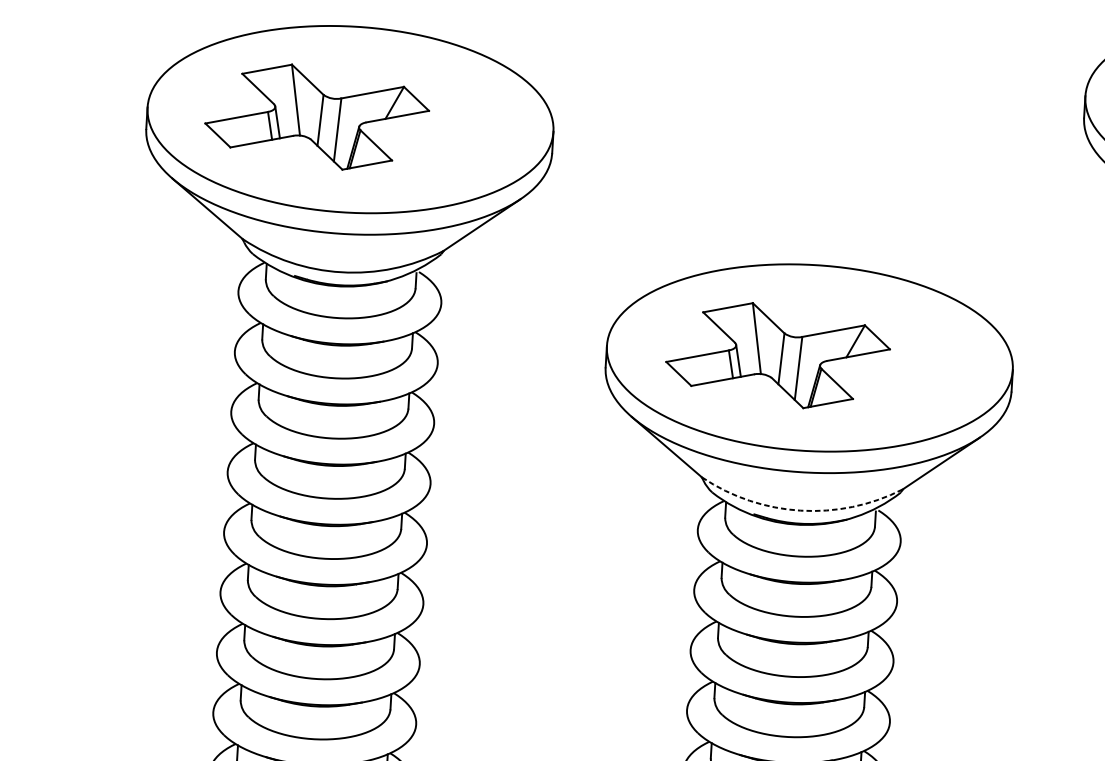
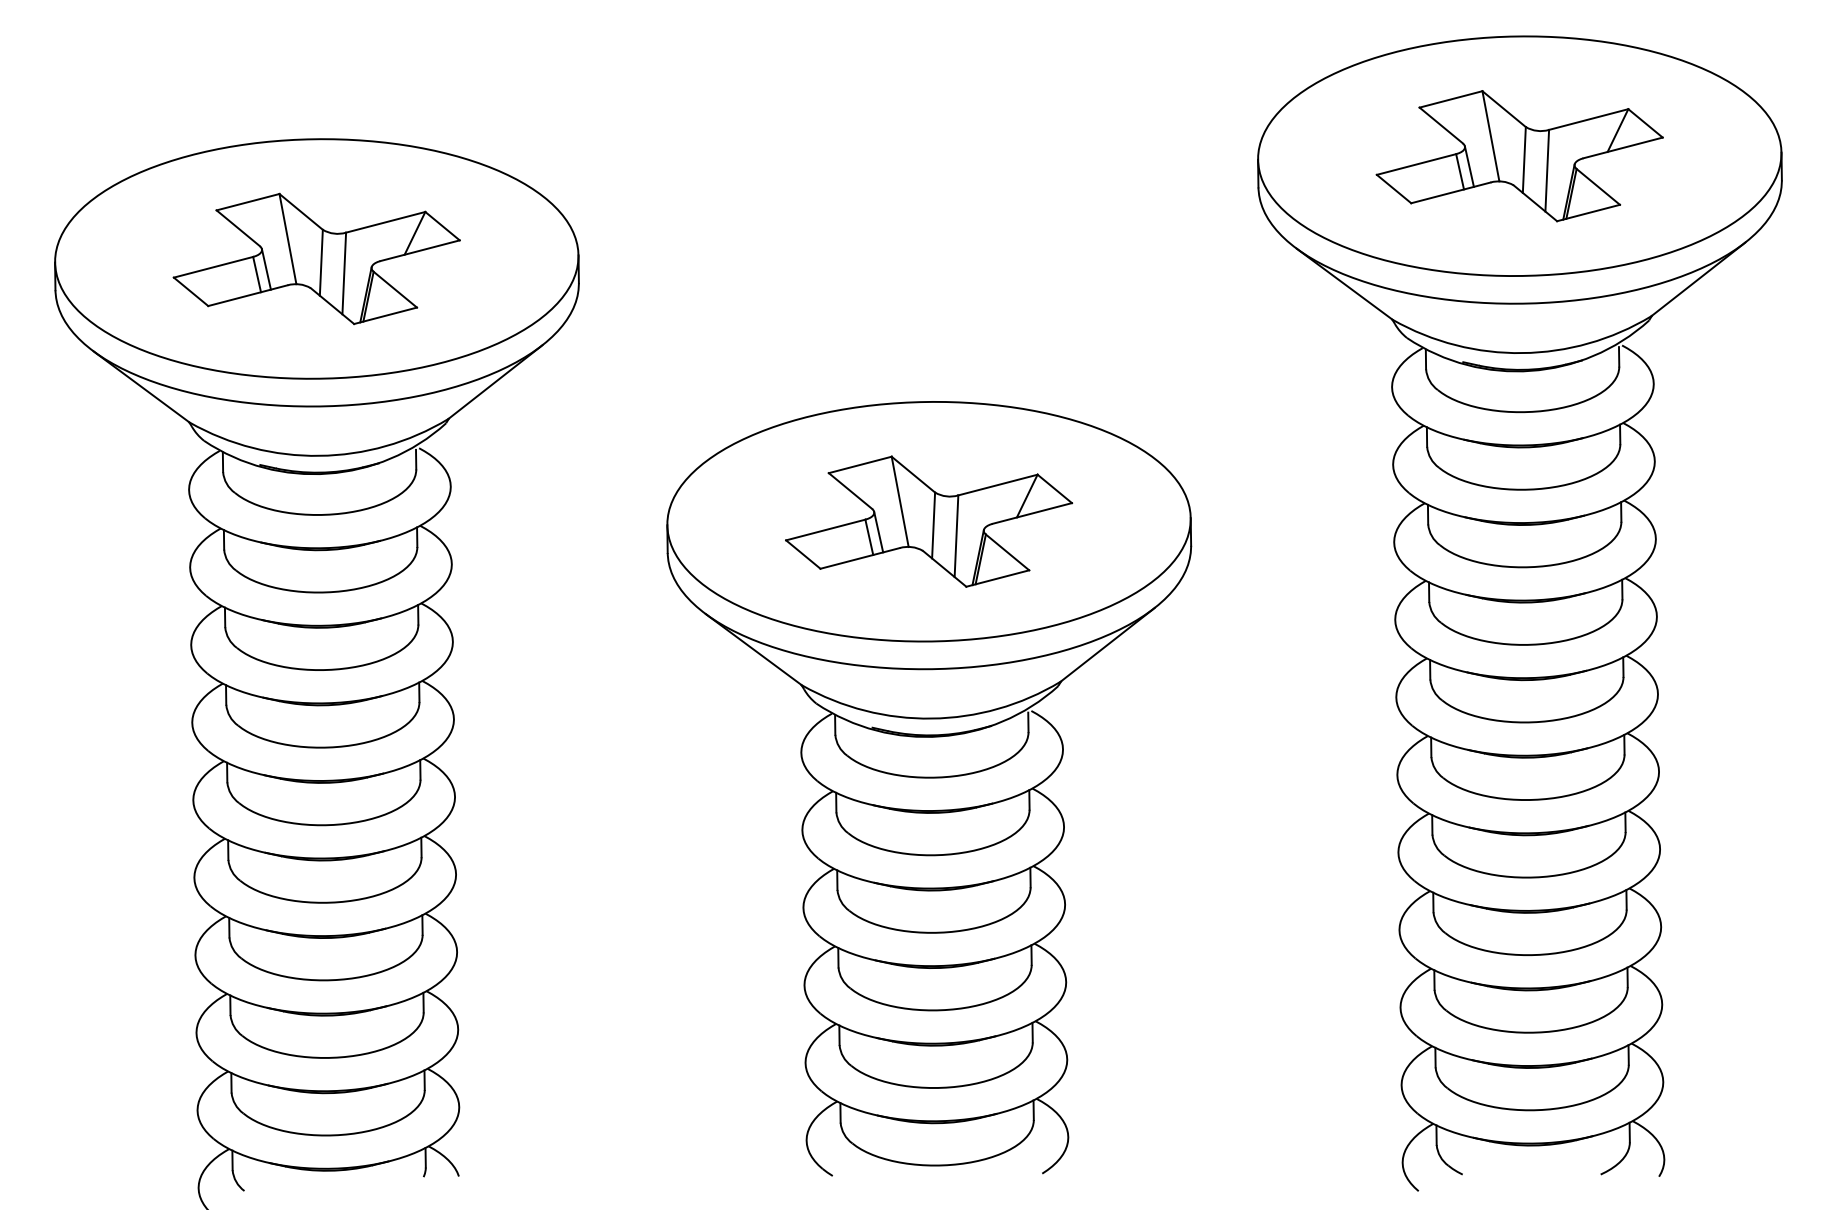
part: (317, 116) -> (316, 258), moved
part: (778, 355) -> (929, 521), moved
arc: (800, 510) -> (931, 718), dashed -> solid

